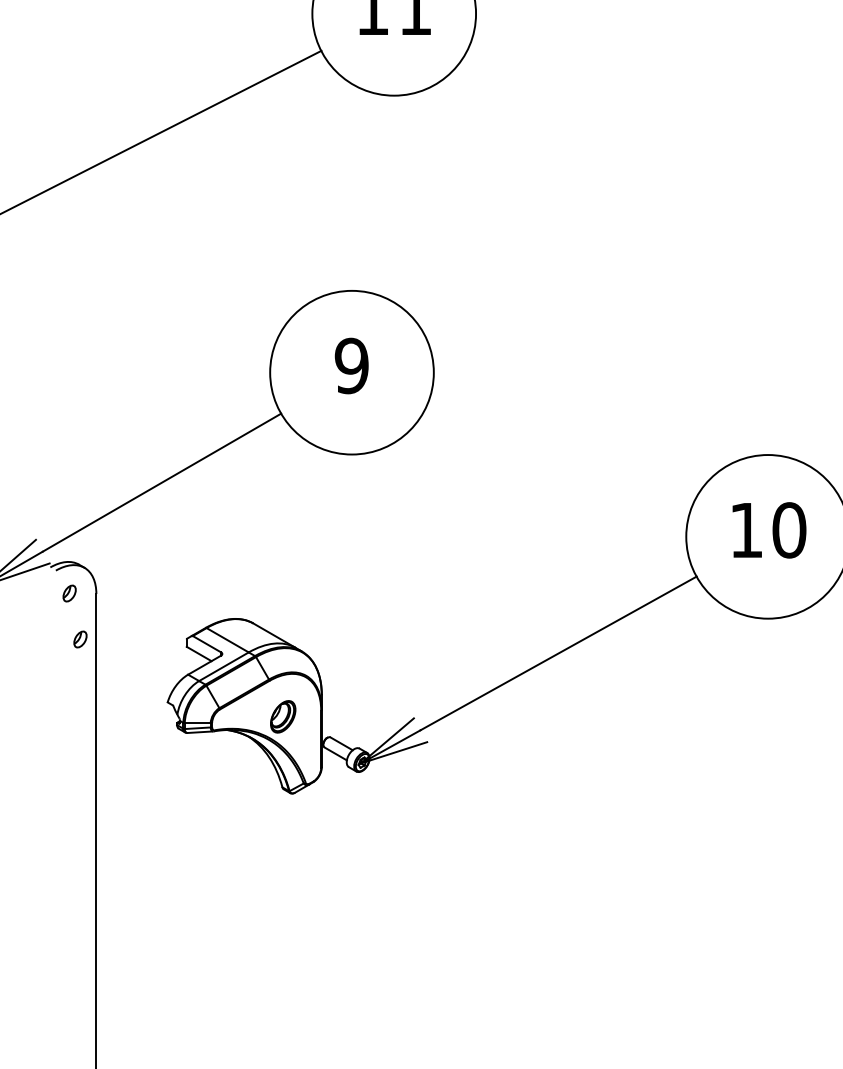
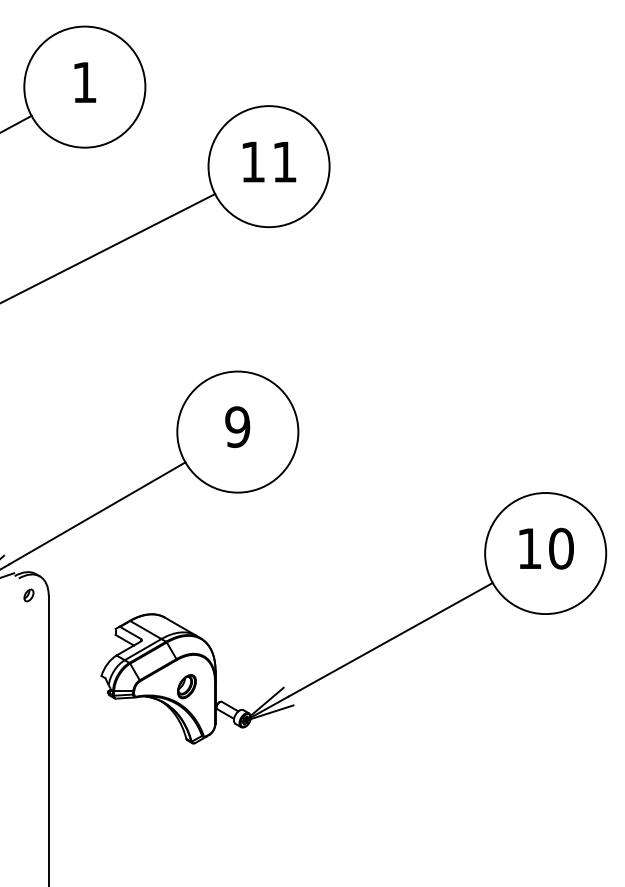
part: (79, 639) -> (36, 629), removed

